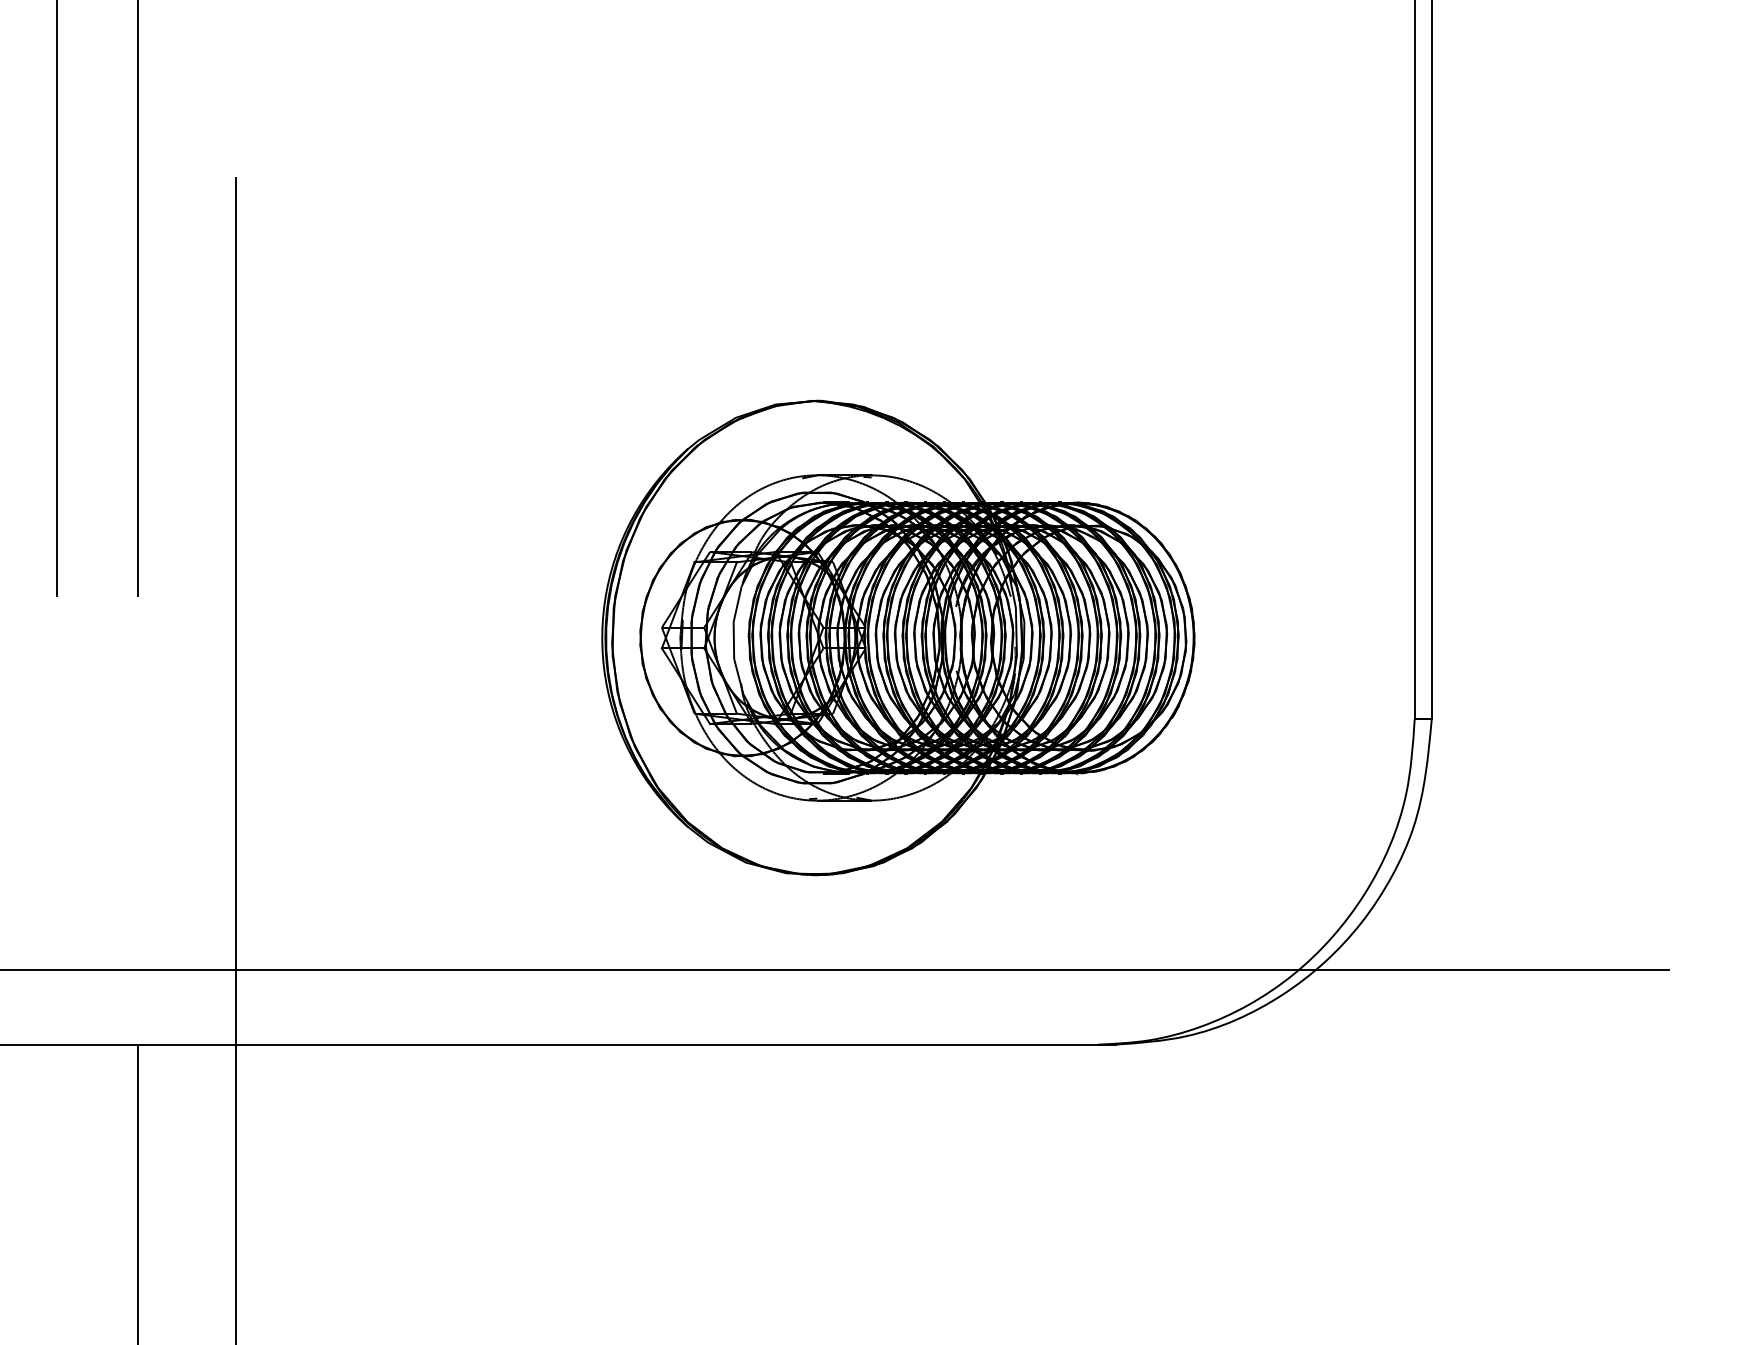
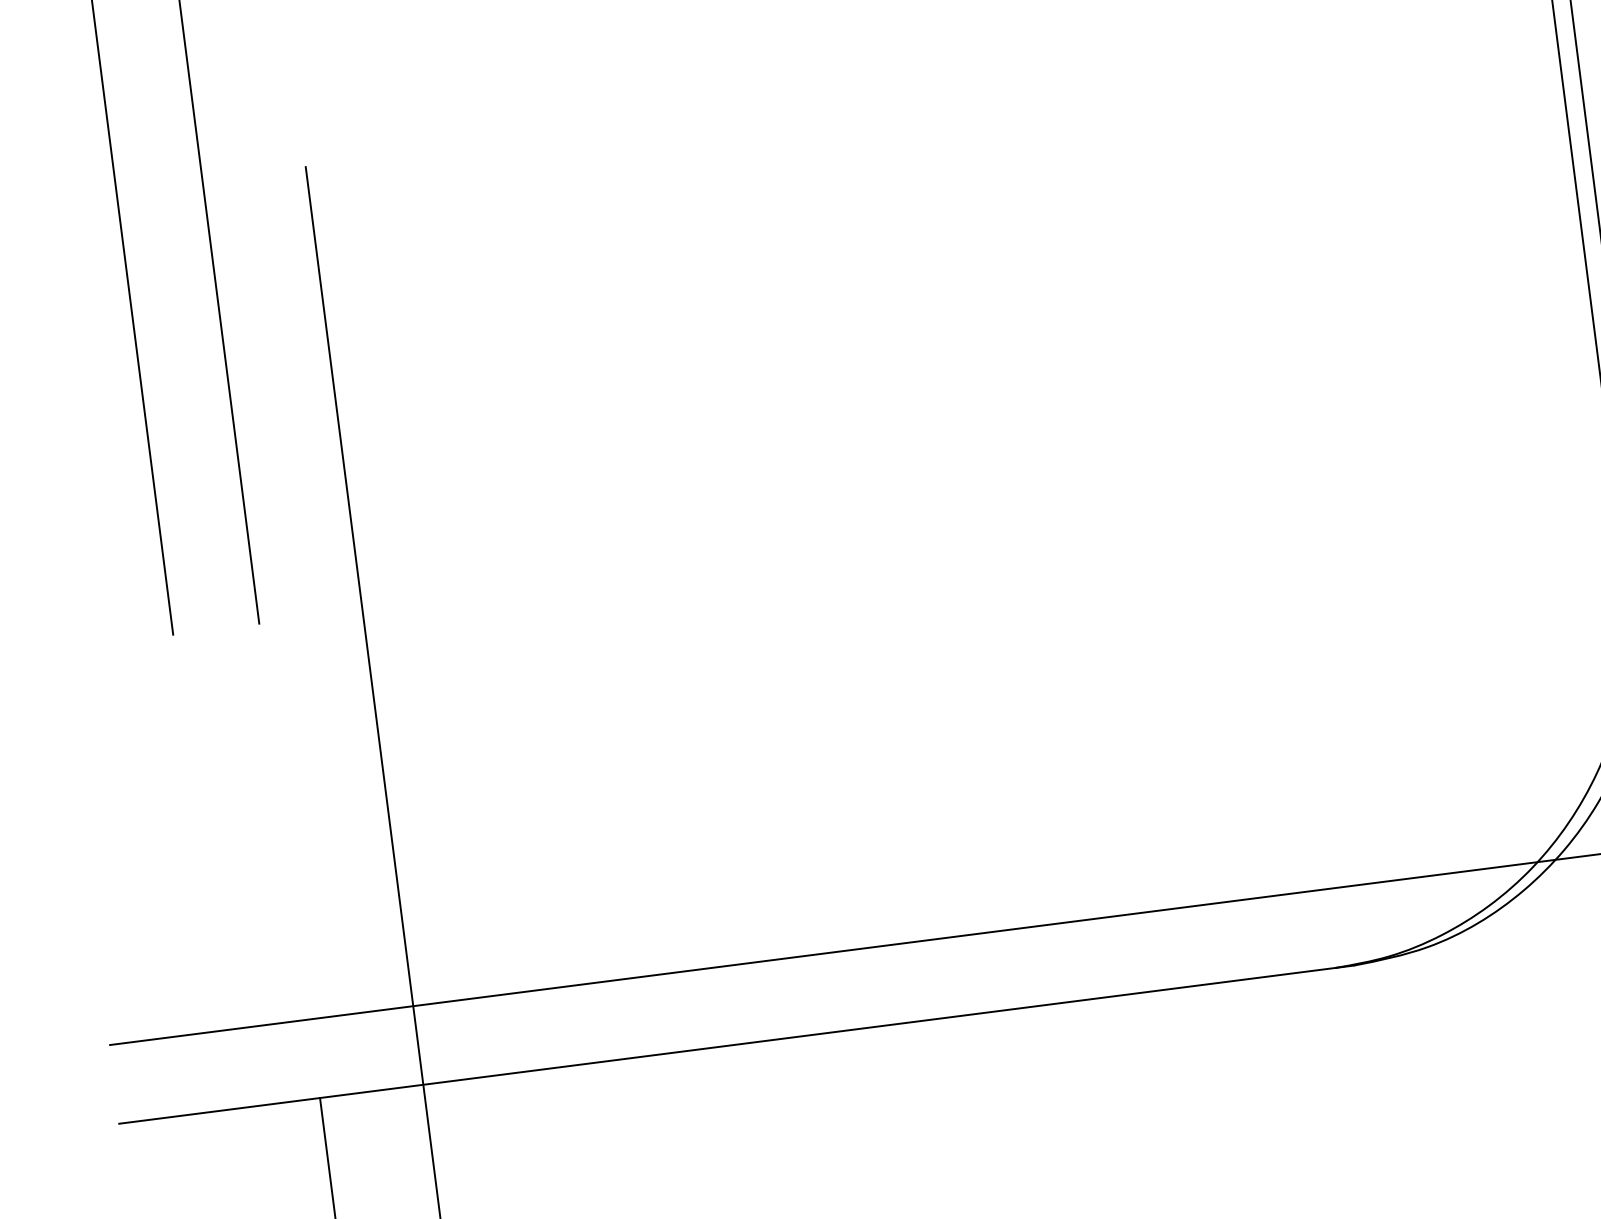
part: (898, 637) -> (1069, 564), removed

